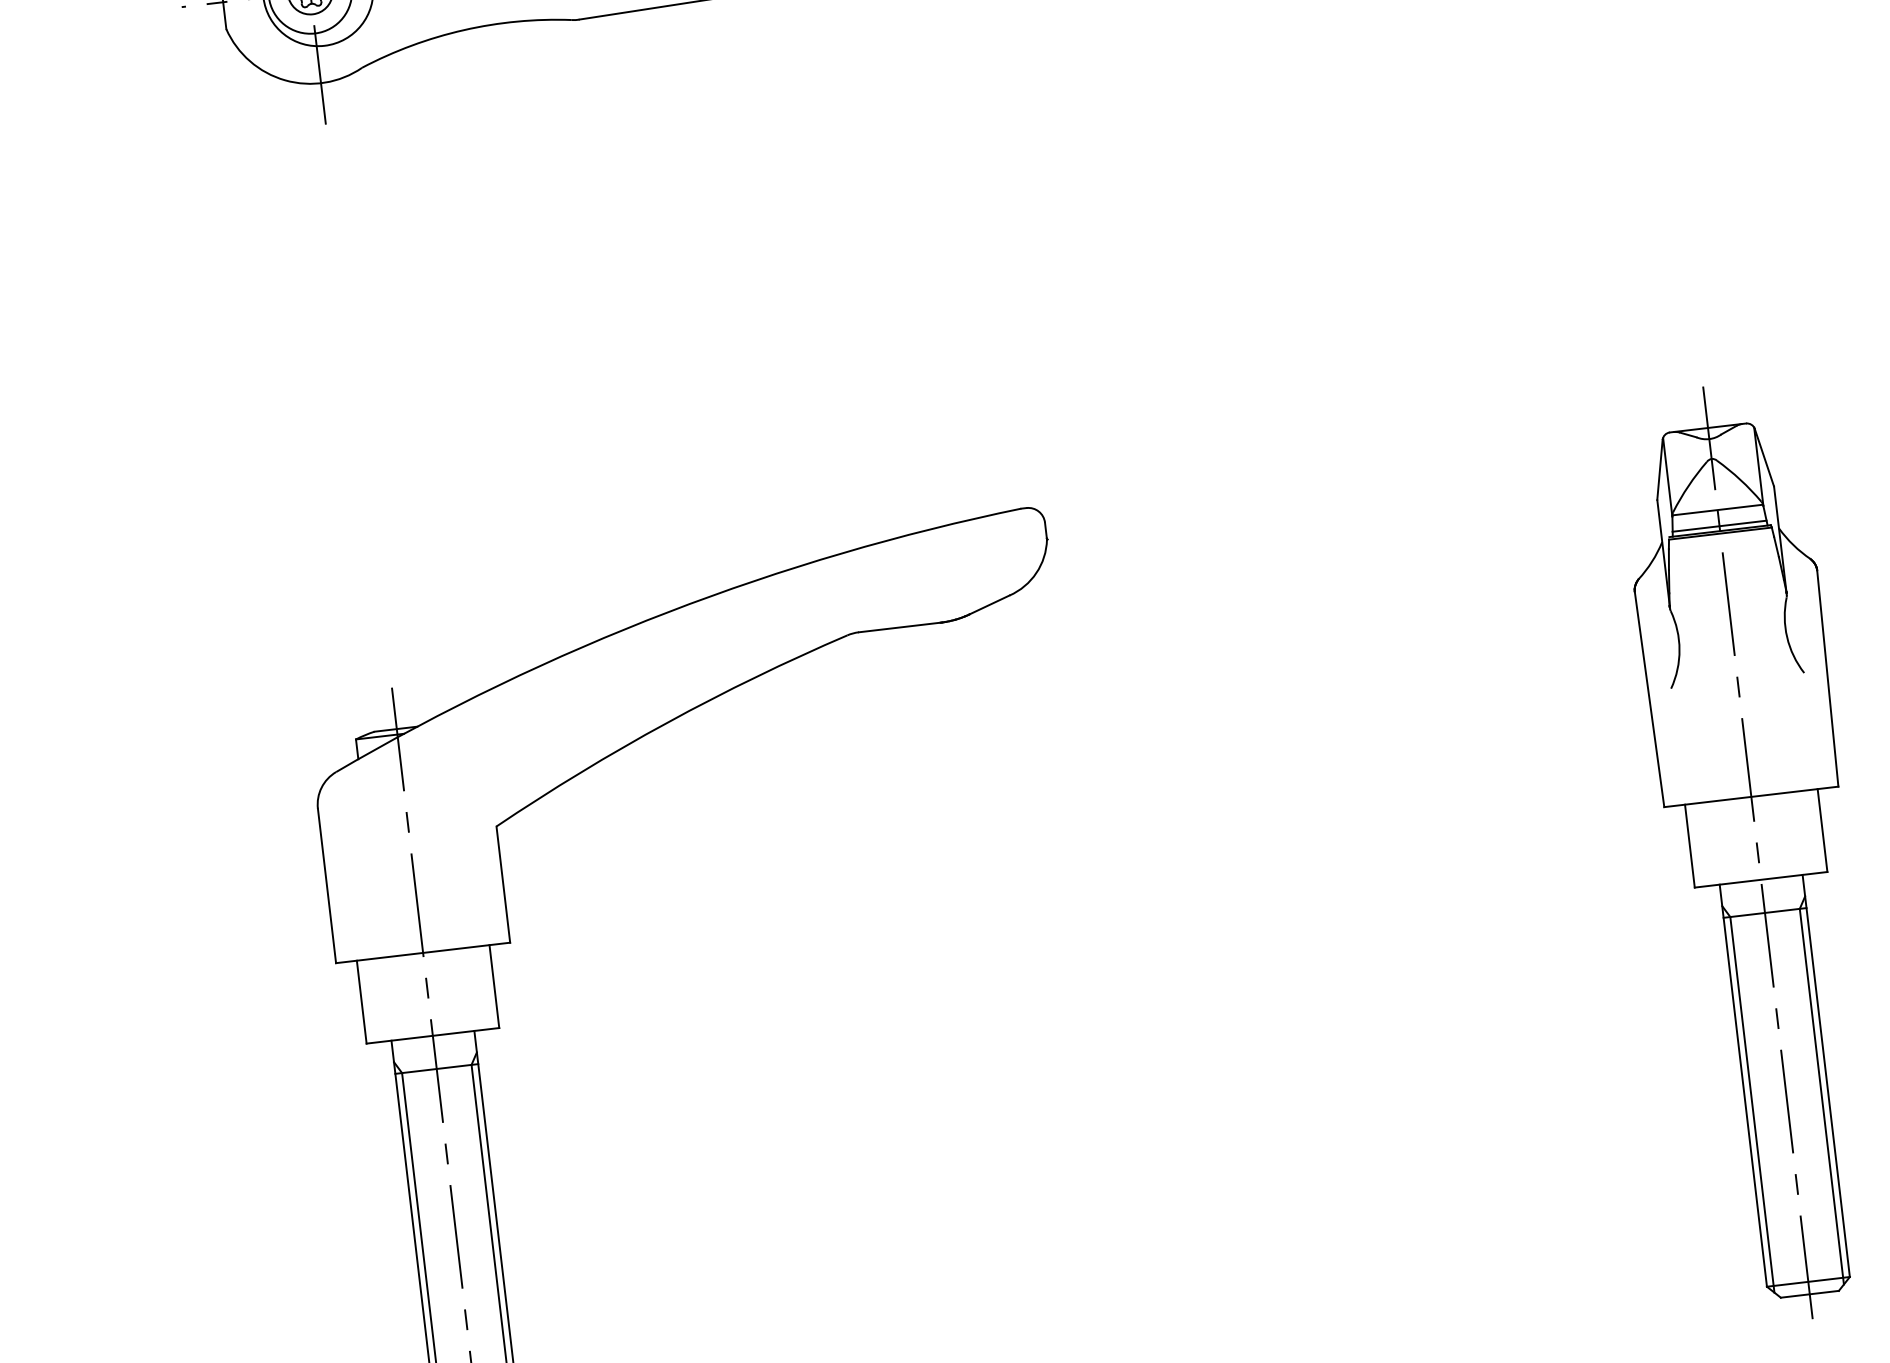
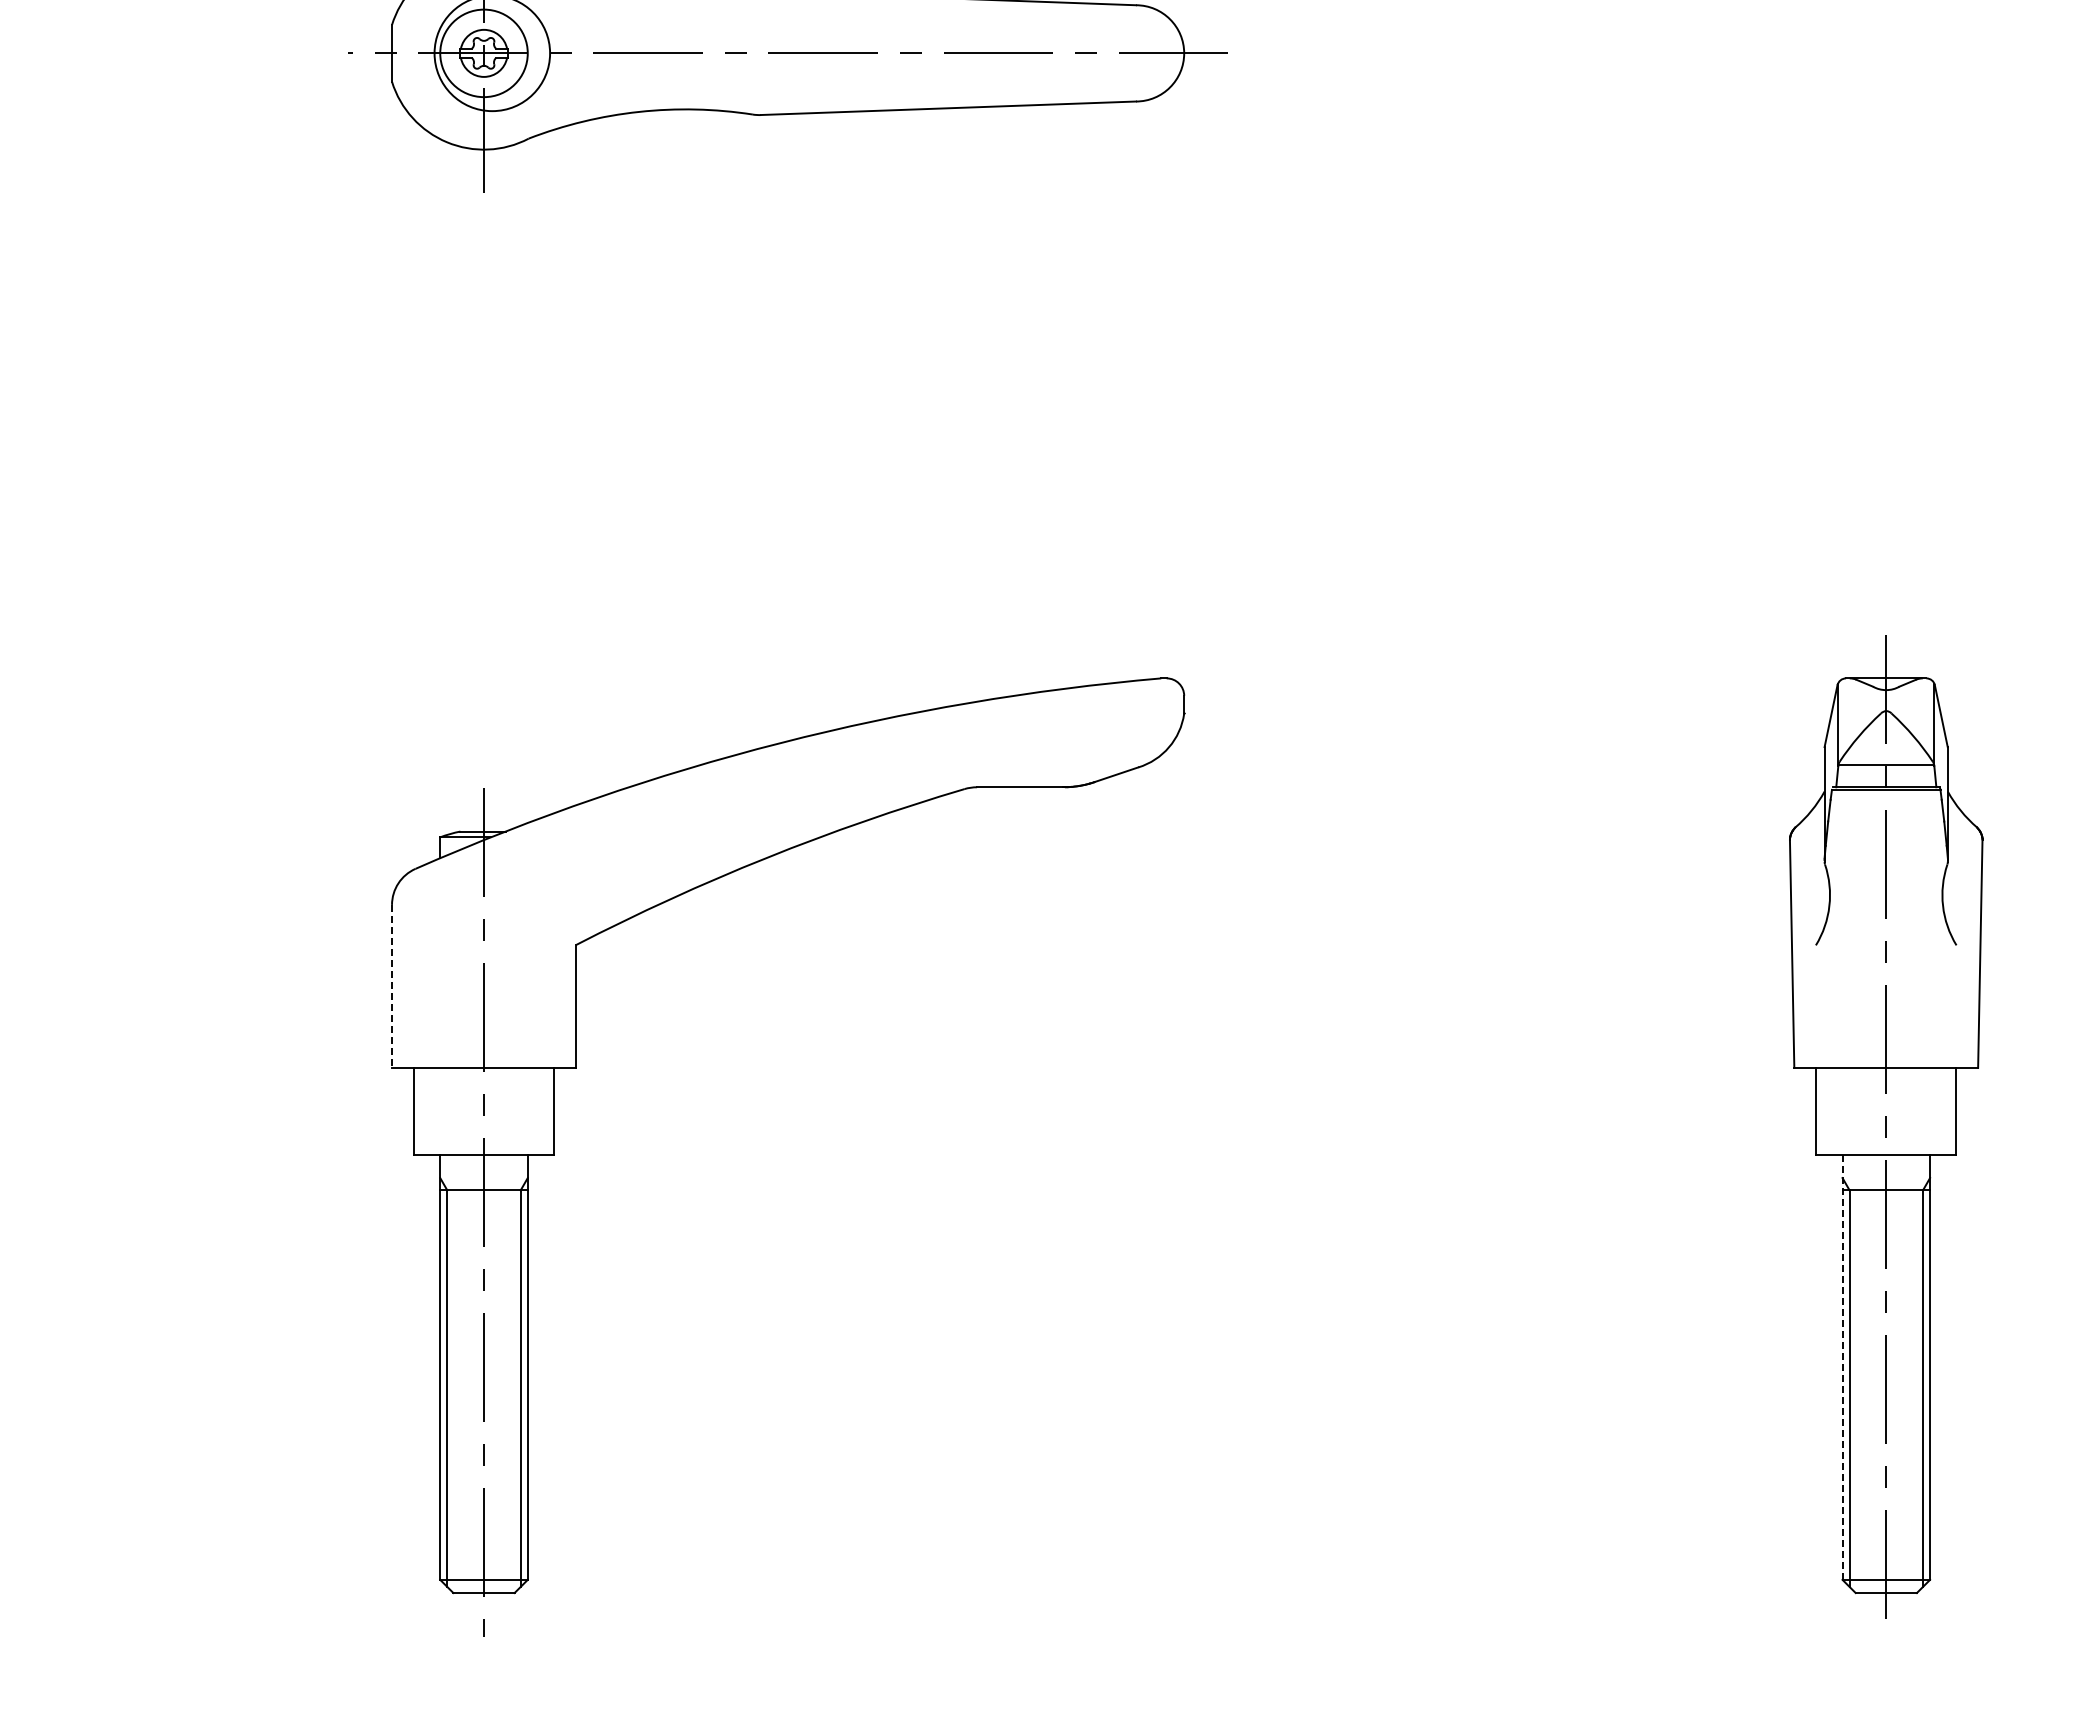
line: (1718, 526) -> (1885, 782), removed
line: (327, 886) -> (392, 986), solid -> dashed
line: (1743, 1086) -> (1842, 1368), solid -> dashed

